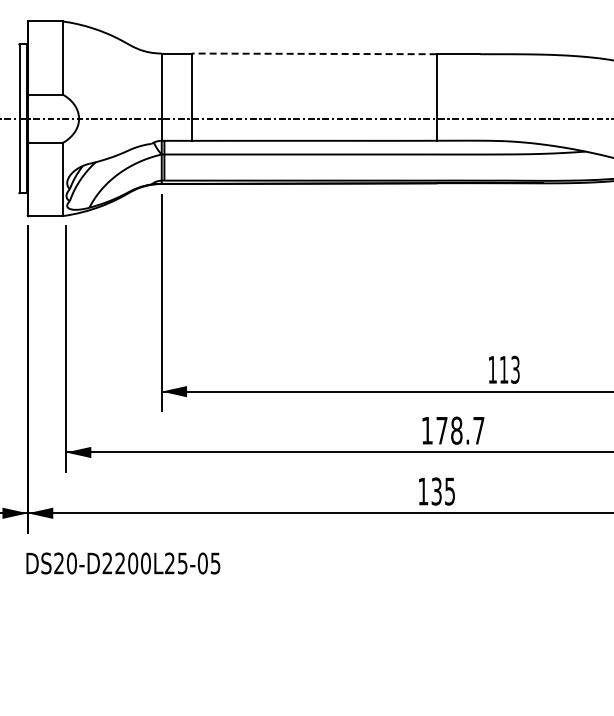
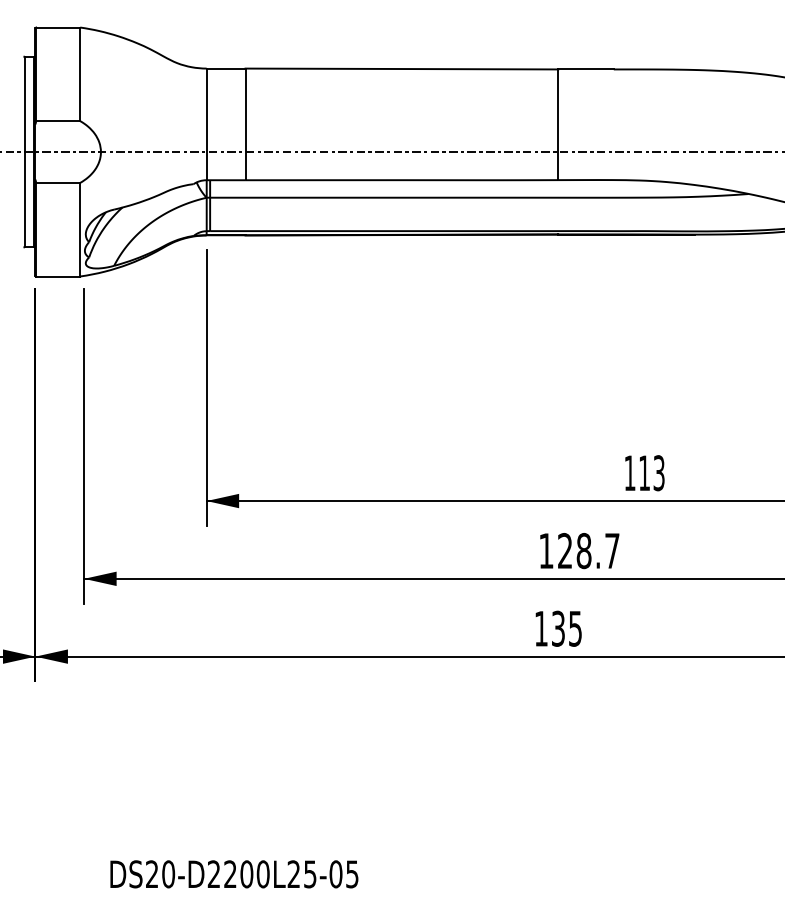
line: (313, 53) -> (400, 68), dashed -> solid
text: (441, 430) -> (564, 550), 178.7 -> 128.7
text: (123, 563) -> (234, 874), moved

